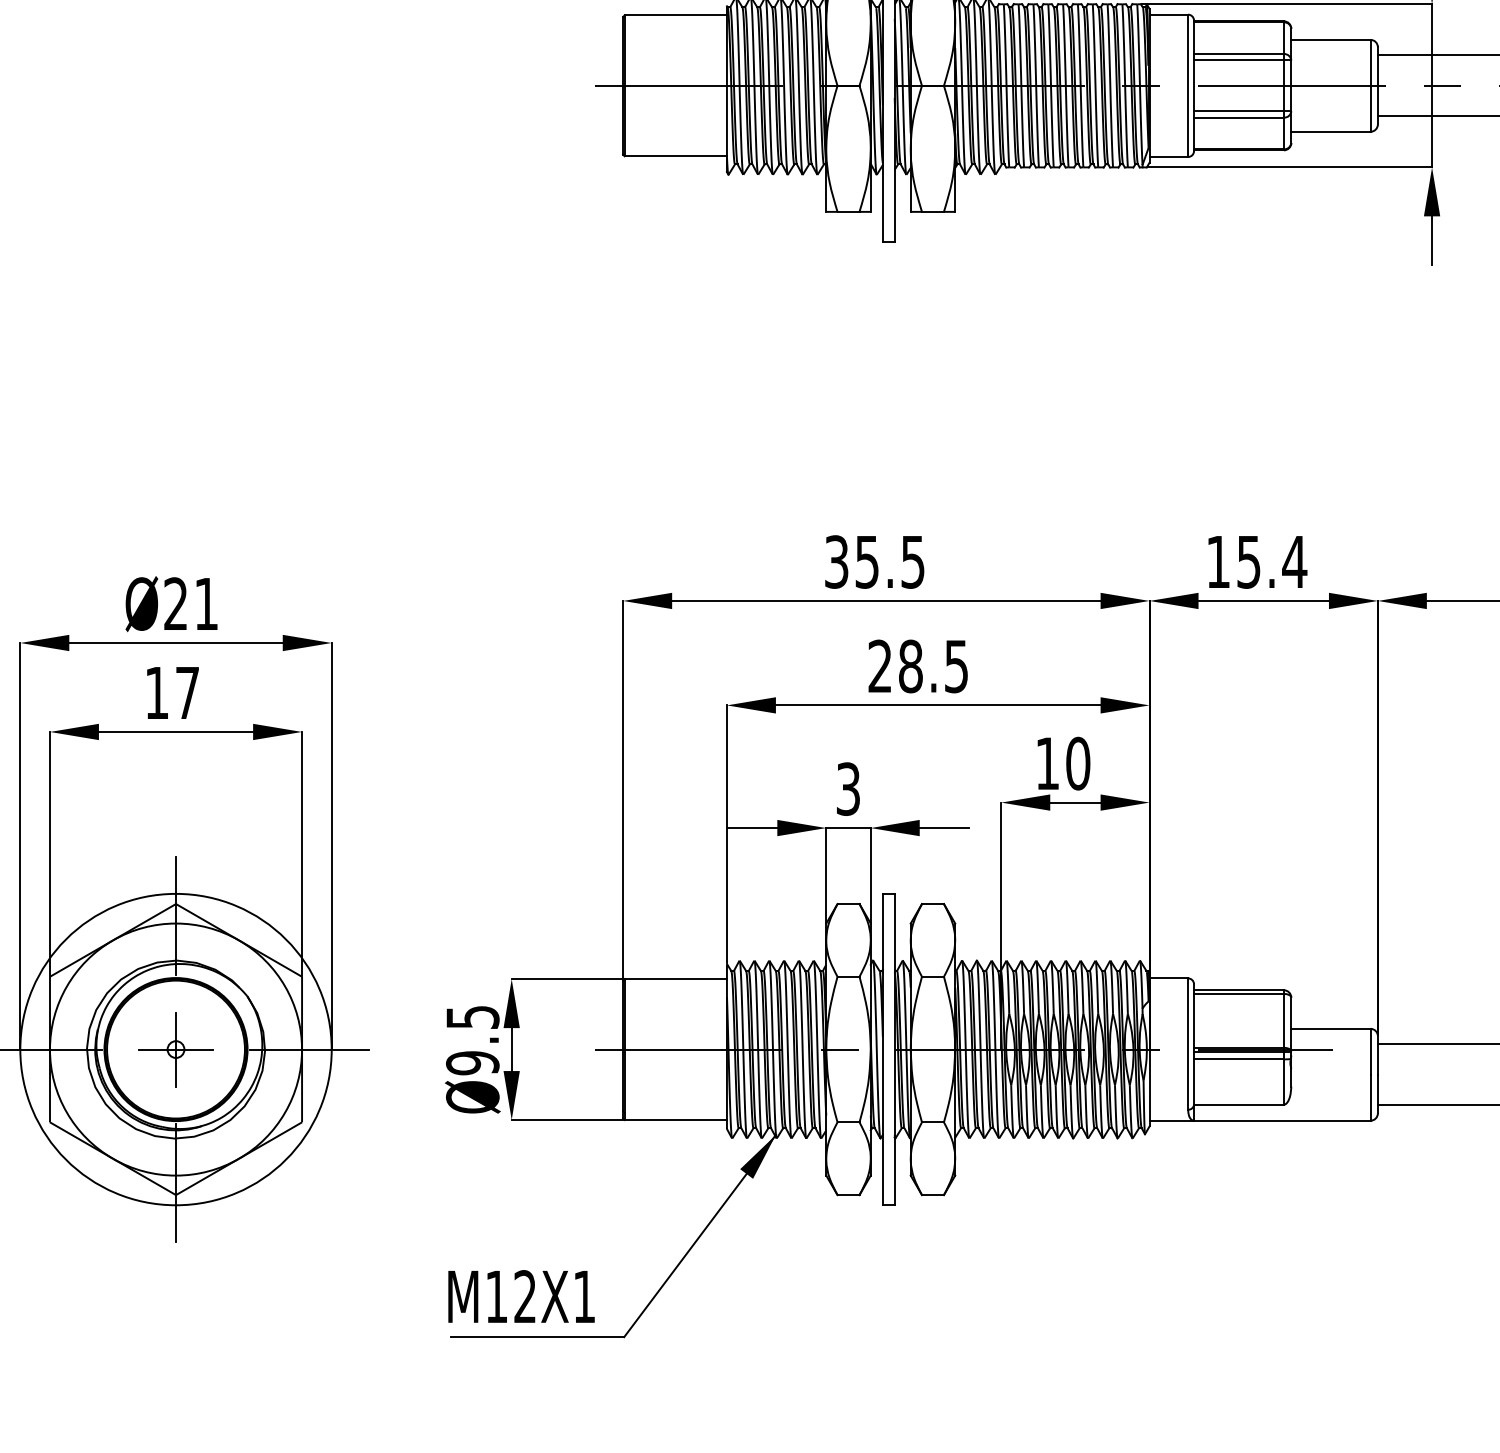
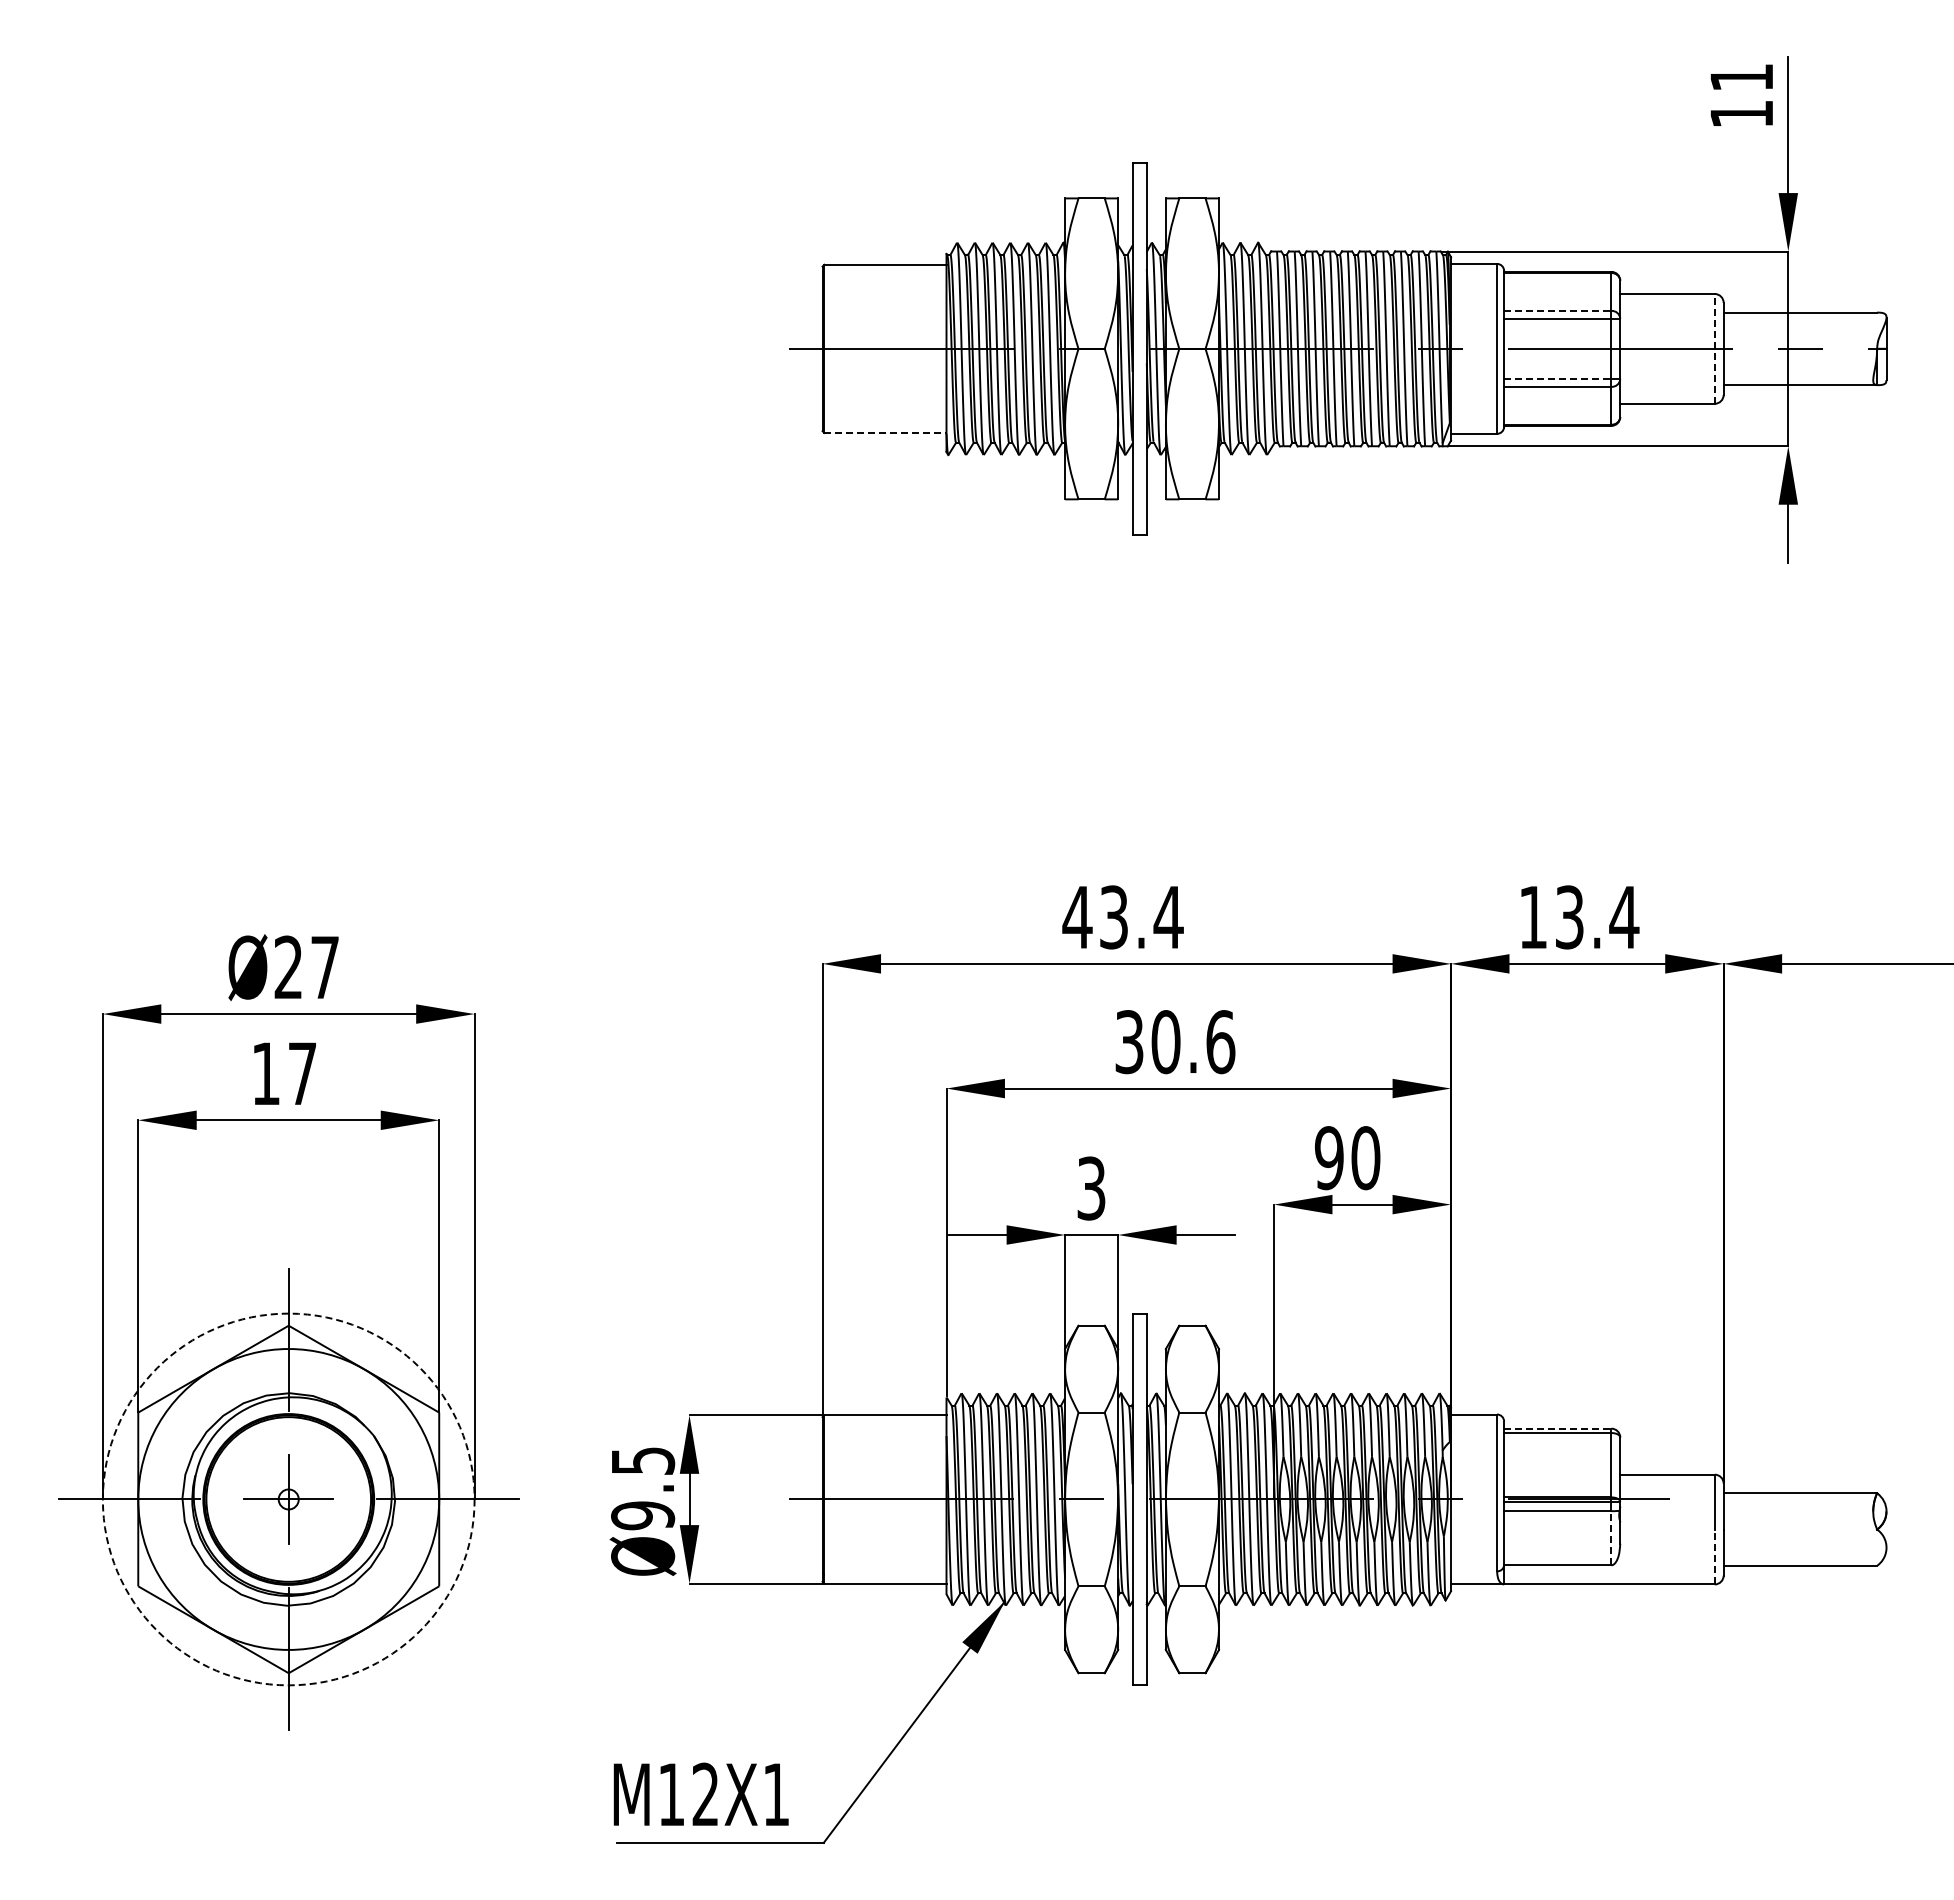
line: (1238, 53) -> (1557, 310), solid -> dashed
line: (1370, 85) -> (1714, 348), solid -> dashed
line: (1238, 111) -> (1557, 379), solid -> dashed
line: (675, 155) -> (885, 432), solid -> dashed
text: (1248, 561) -> (1569, 916), 15.4 -> 13.4
text: (874, 562) -> (1122, 917), 35.5 -> 43.4
text: (205, 603) -> (324, 967), Ø21 -> Ø27
text: (918, 666) -> (1175, 1042), 28.5 -> 30.6
text: (1047, 763) -> (1329, 1158), 10 -> 90
line: (1238, 990) -> (1557, 1428), solid -> dashed
circle: (175, 1049) -> (288, 1499), solid -> dashed
line: (1283, 1081) -> (1611, 1537), solid -> dashed
line: (1370, 1097) -> (1714, 1556), solid -> dashed

